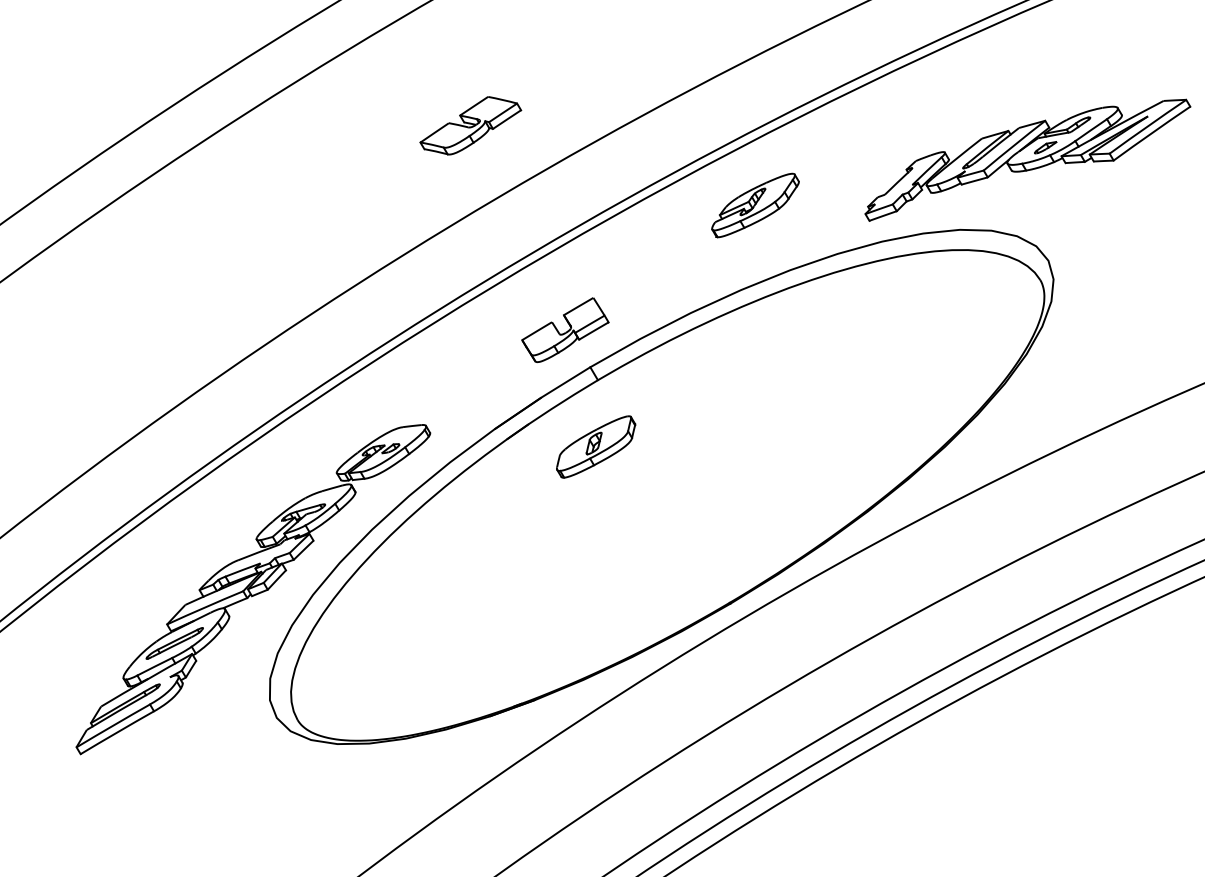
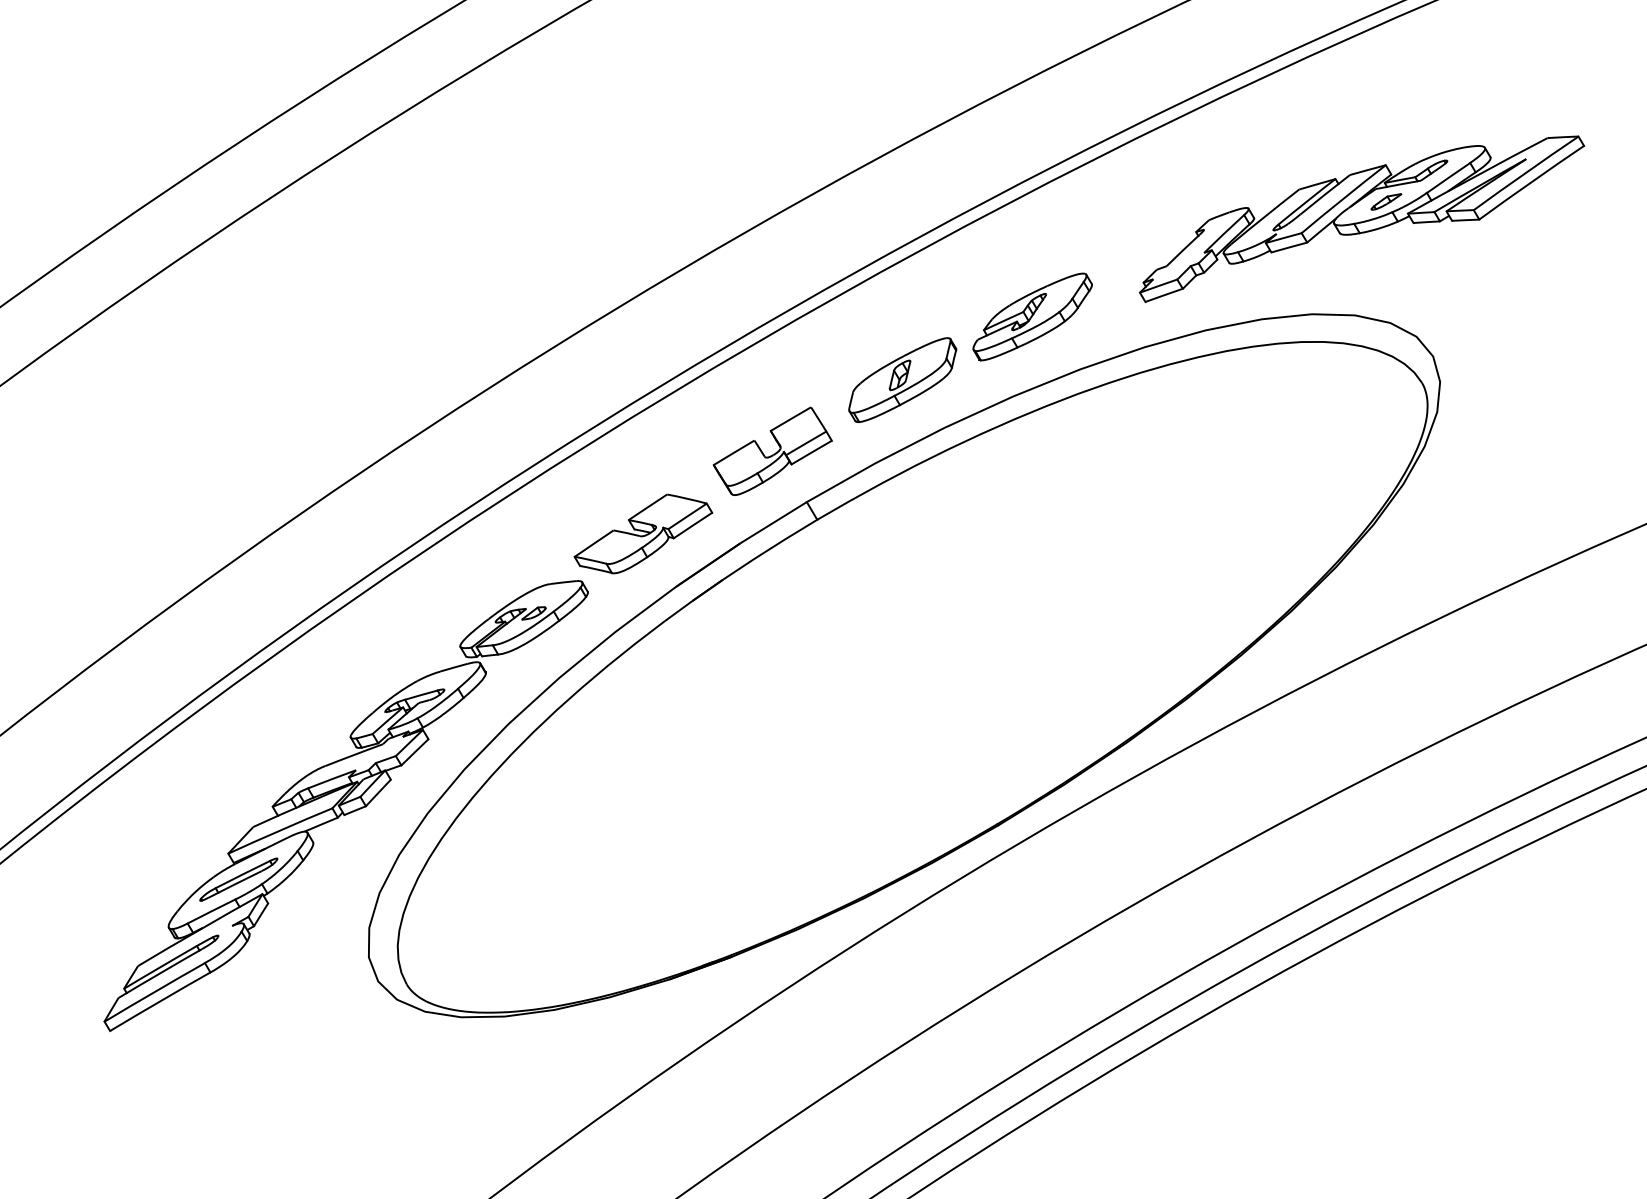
part: (470, 125) -> (643, 533), moved
part: (1028, 160) -> (1362, 219), moved
part: (755, 205) -> (1032, 316), moved
part: (595, 447) -> (902, 380), moved

